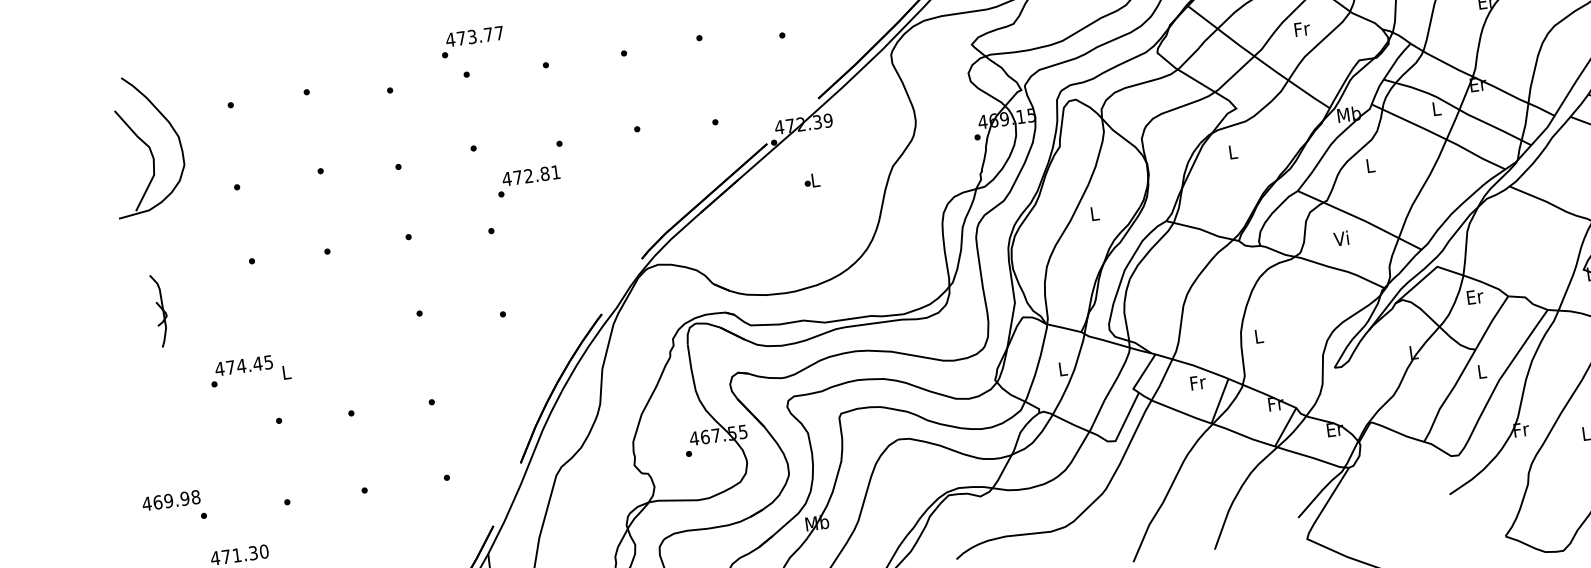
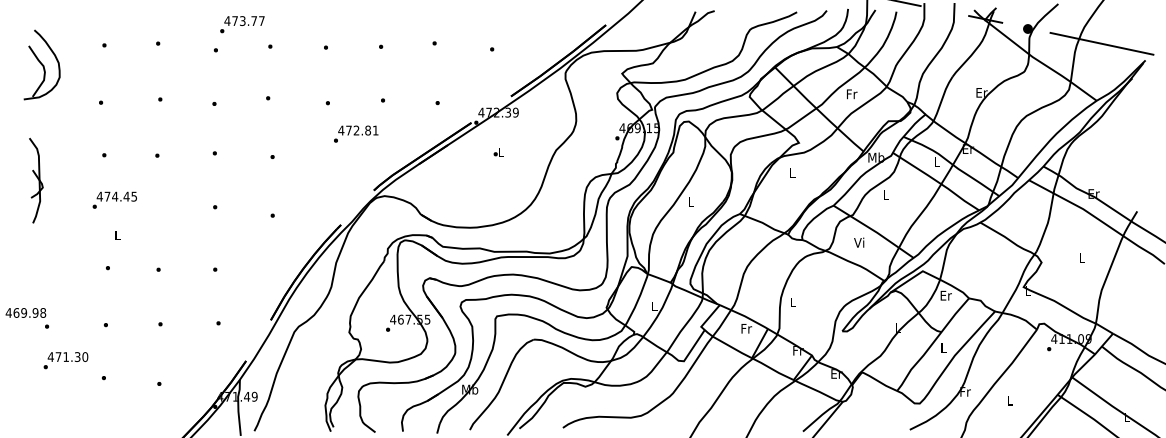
text: (472, 41) -> (242, 24), moved
part: (145, 144) -> (41, 64), size x0.71
text: (529, 180) -> (356, 133), moved
part: (160, 310) -> (36, 180), size x1.67
text: (241, 370) -> (114, 199), moved

